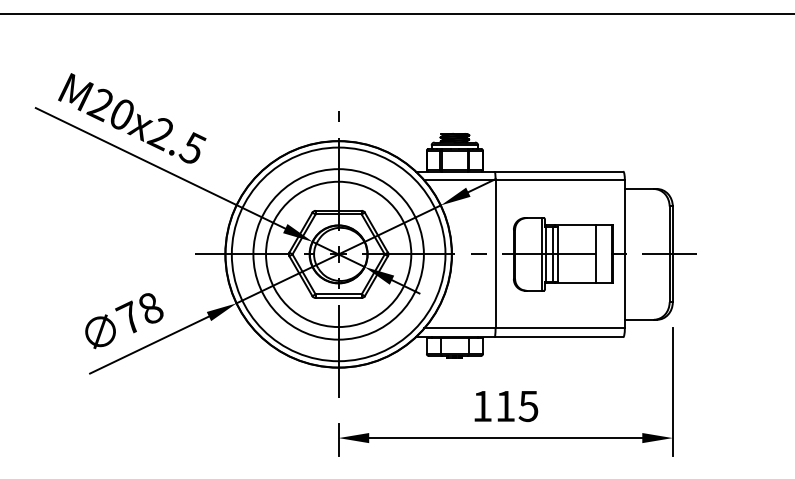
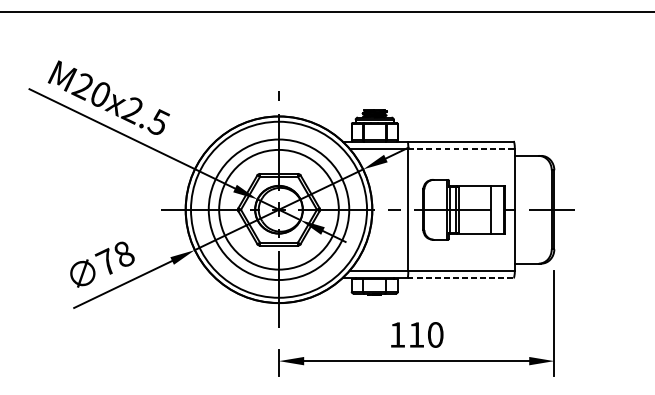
line: (560, 180) -> (461, 148), solid -> dashed
line: (559, 337) -> (460, 278), solid -> dashed
text: (528, 405) -> (435, 334), 115 -> 110

